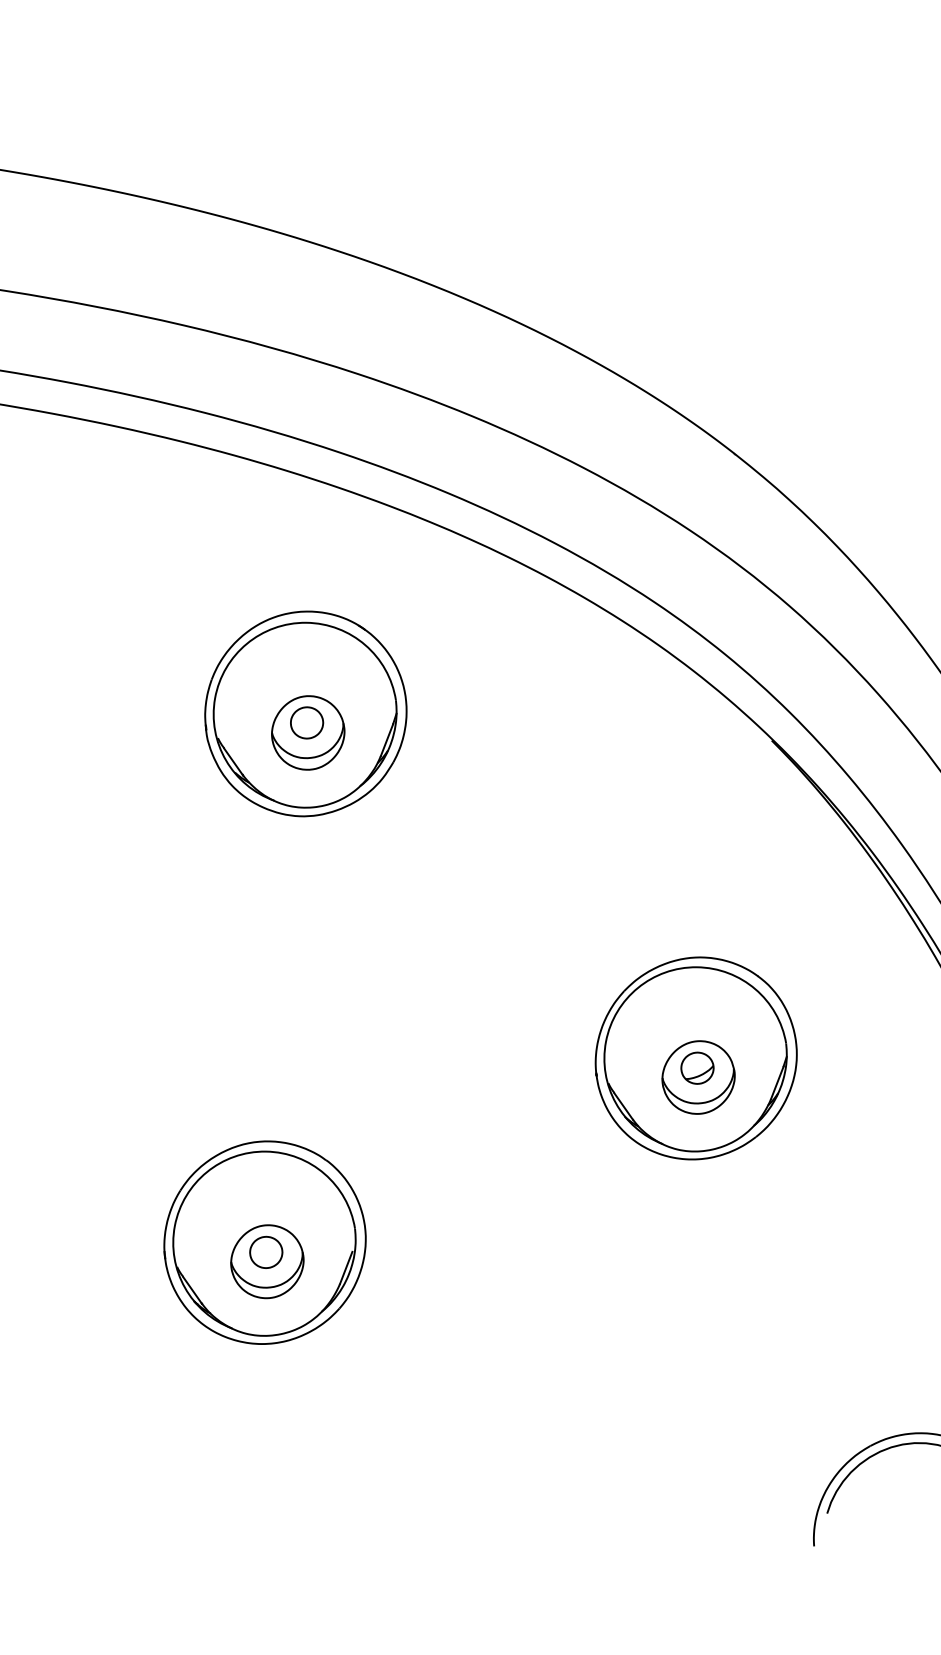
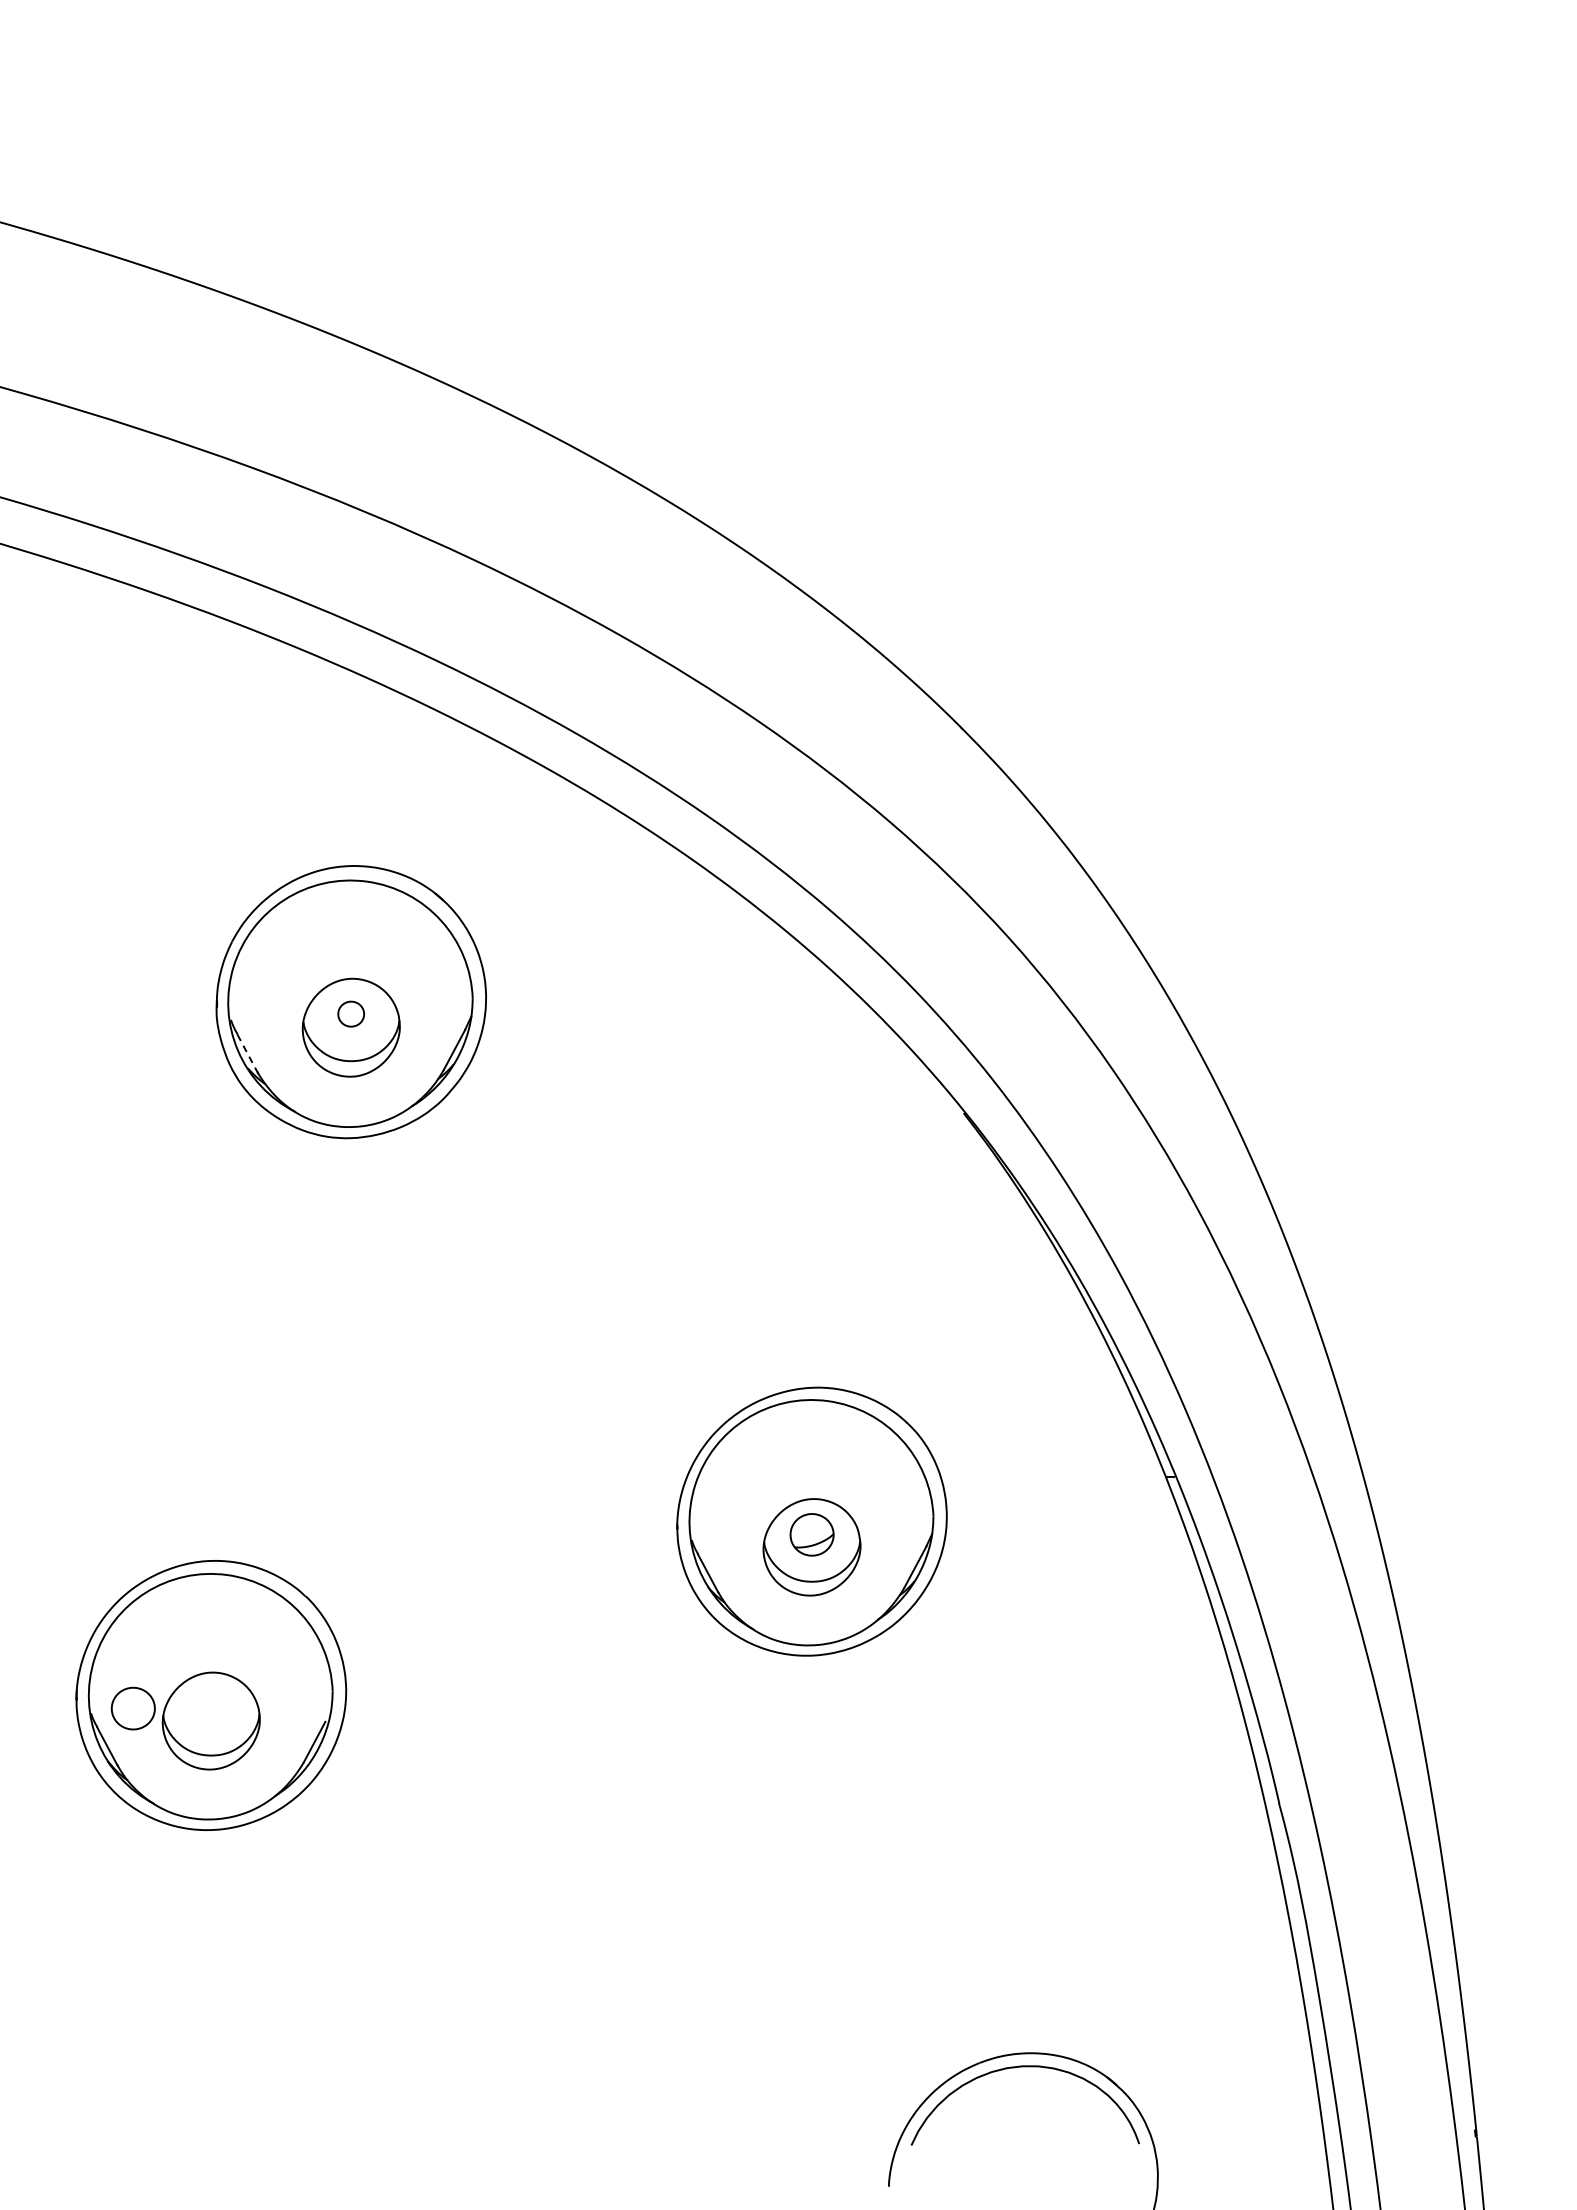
part: (306, 722) -> (350, 1013), size x0.6
line: (233, 761) -> (247, 1053), solid -> dashed
part: (265, 1252) -> (132, 1708), moved

